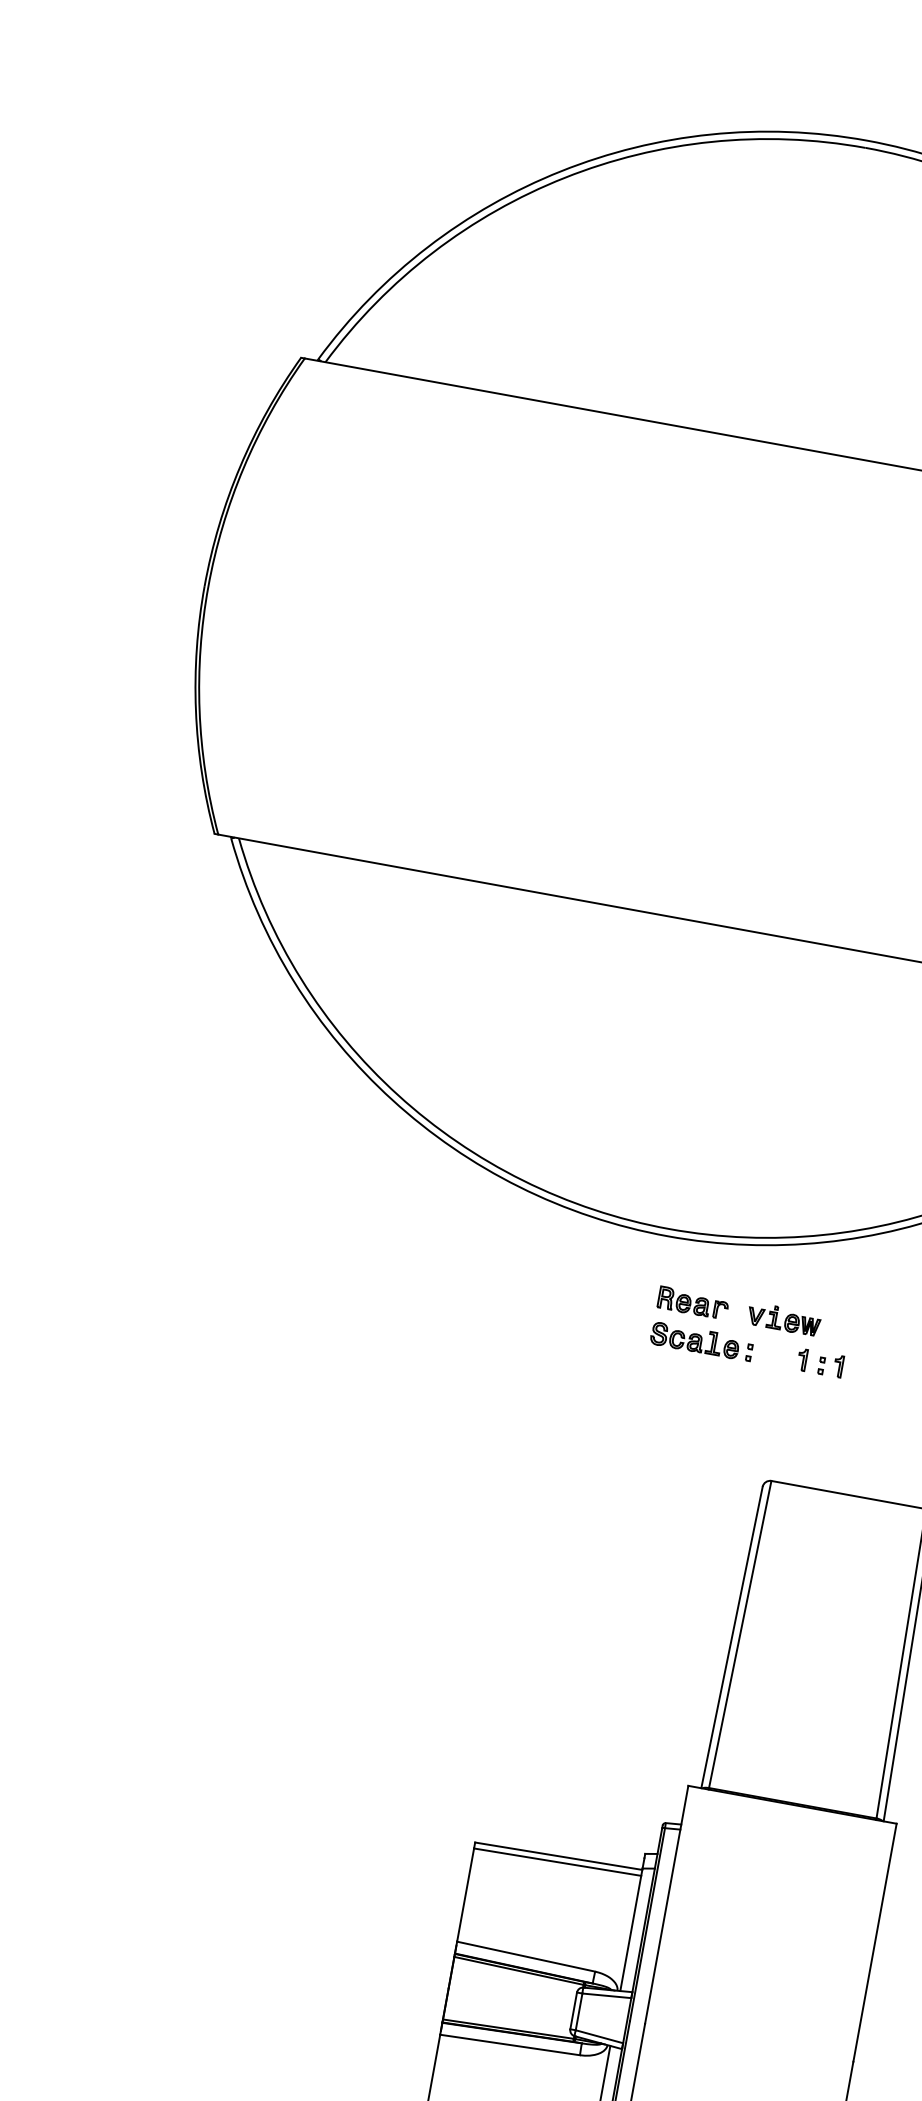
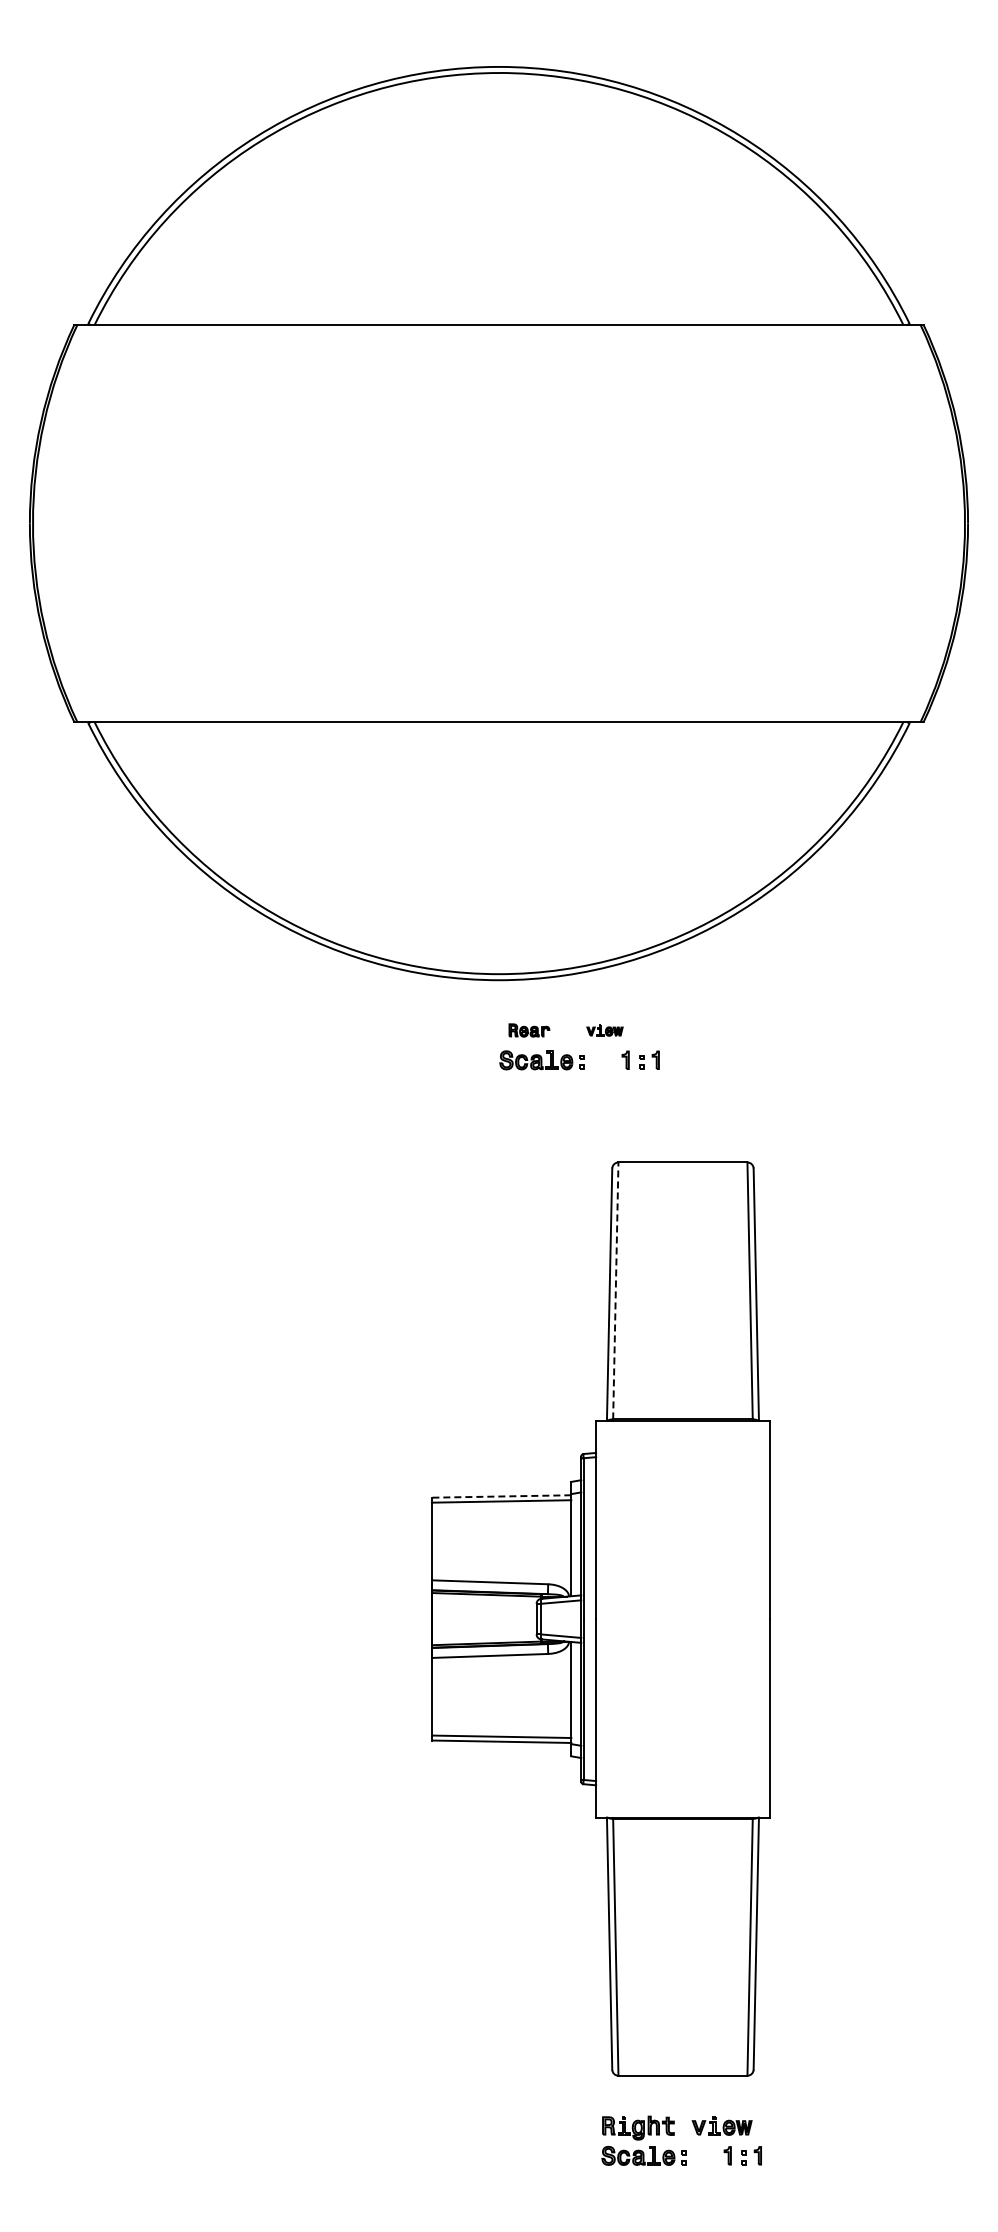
part: (693, 1303) -> (529, 1030), size x0.7
part: (783, 1319) -> (604, 1030), size x0.6
line: (739, 1633) -> (615, 1290), solid -> dashed
line: (558, 1856) -> (501, 1496), solid -> dashed

